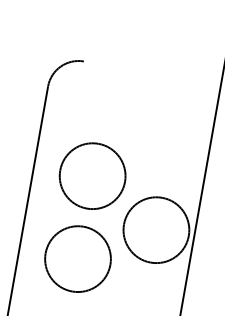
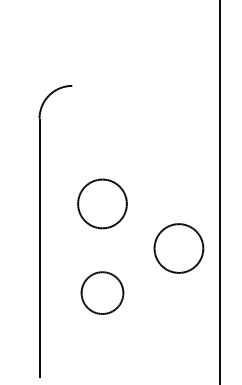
circle: (92, 175) -> (102, 203), size x0.7
circle: (156, 230) -> (178, 248), size x0.7
circle: (78, 258) -> (102, 292), size x0.6

